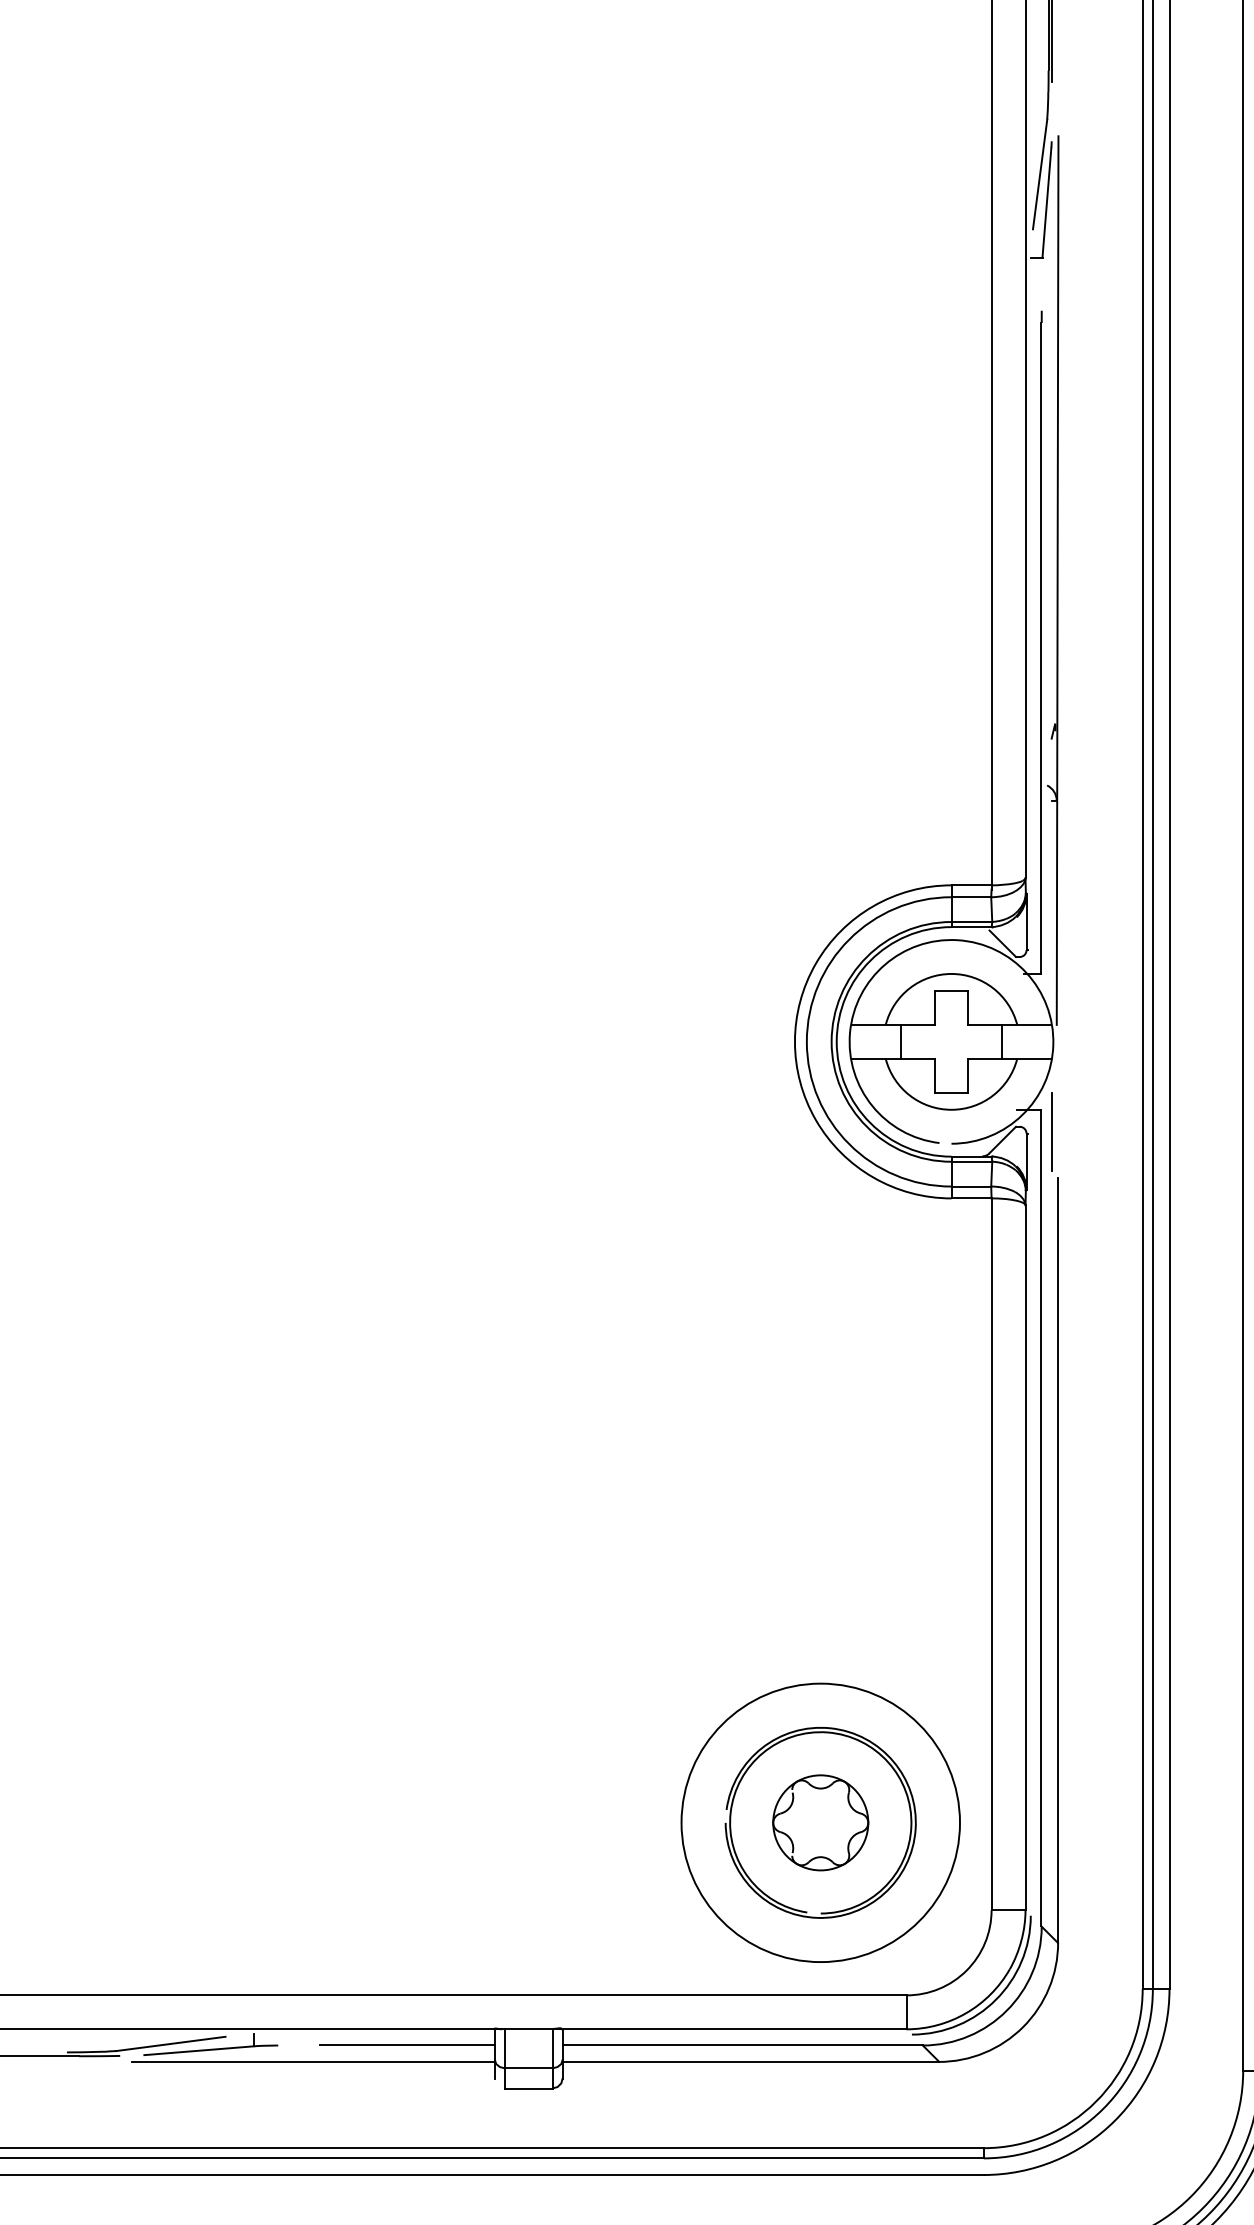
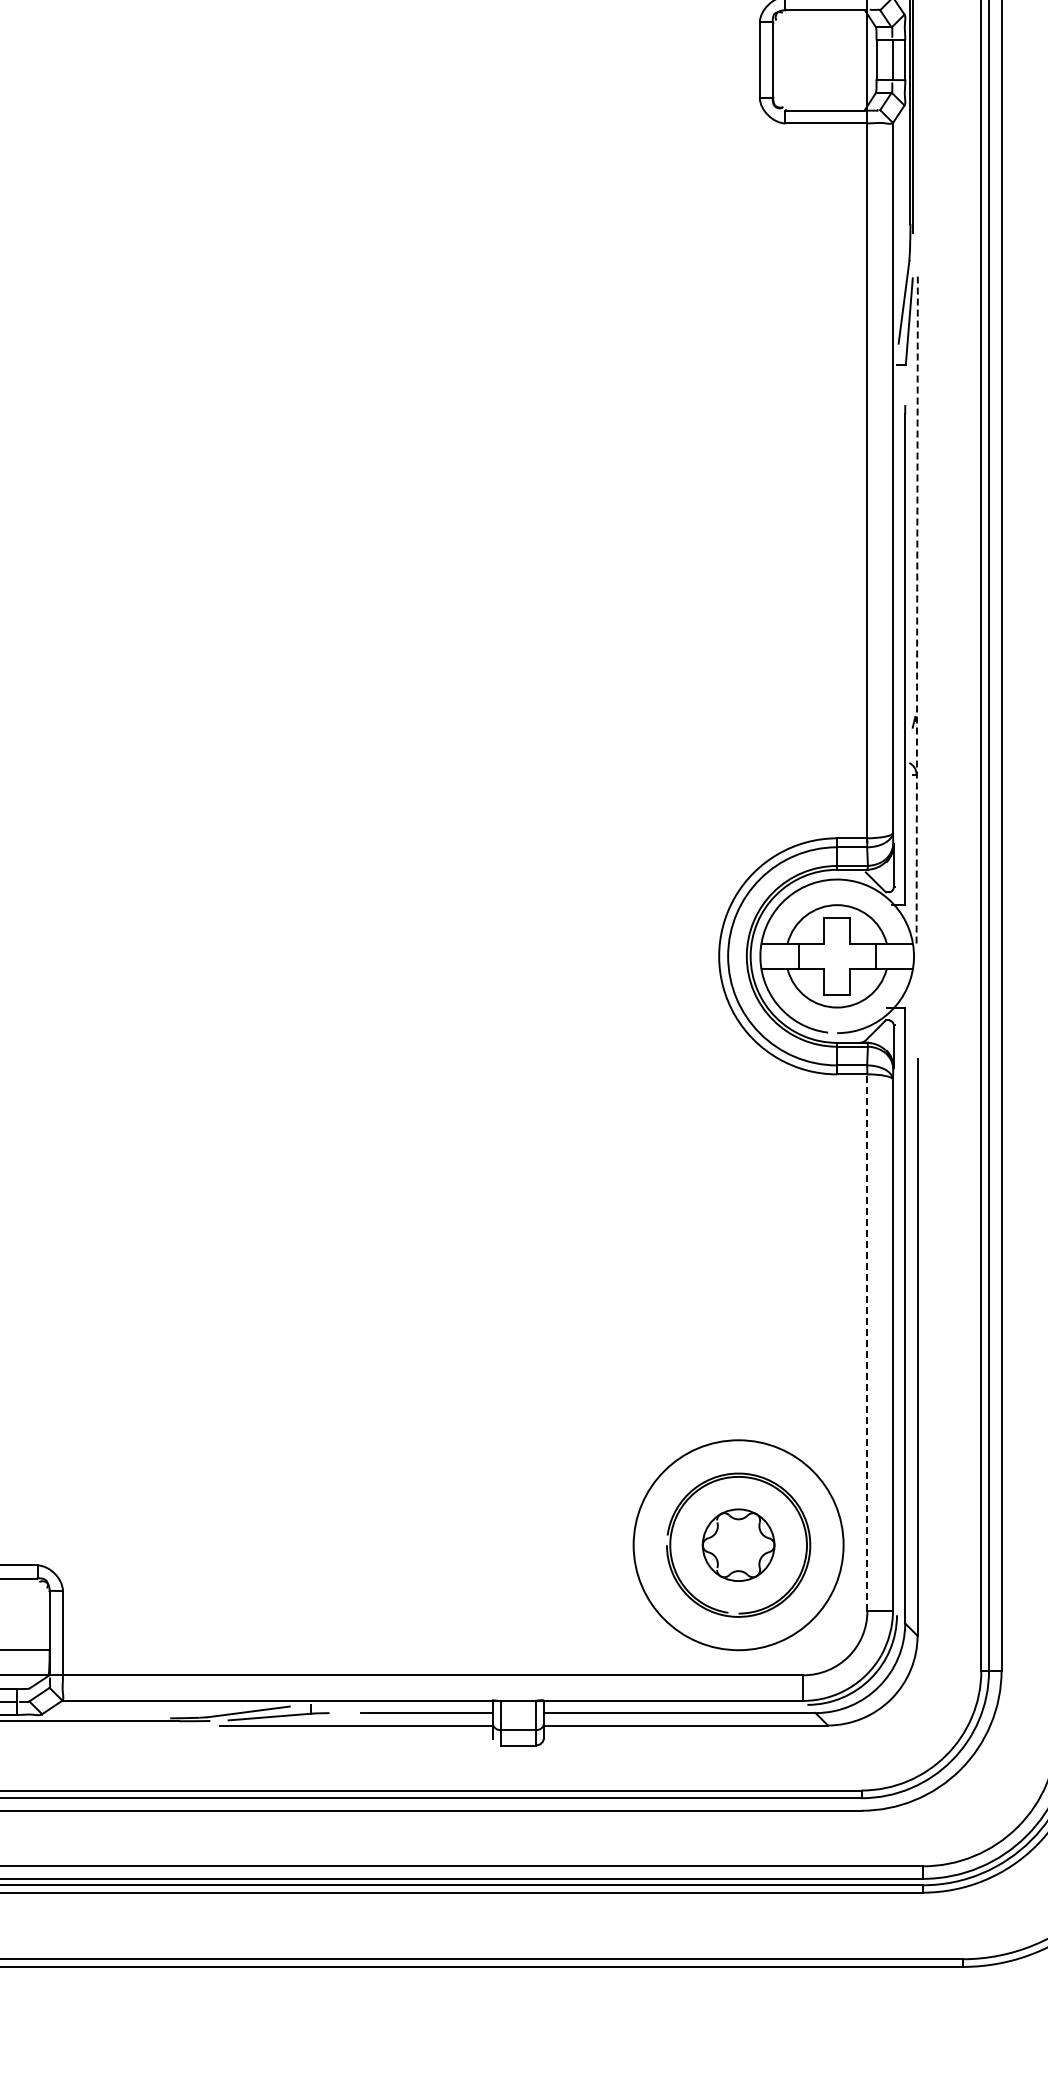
line: (1057, 580) -> (917, 608), solid -> dashed
line: (1051, 1130) -> (912, 1023), removed
line: (991, 1553) -> (867, 1342), solid -> dashed

